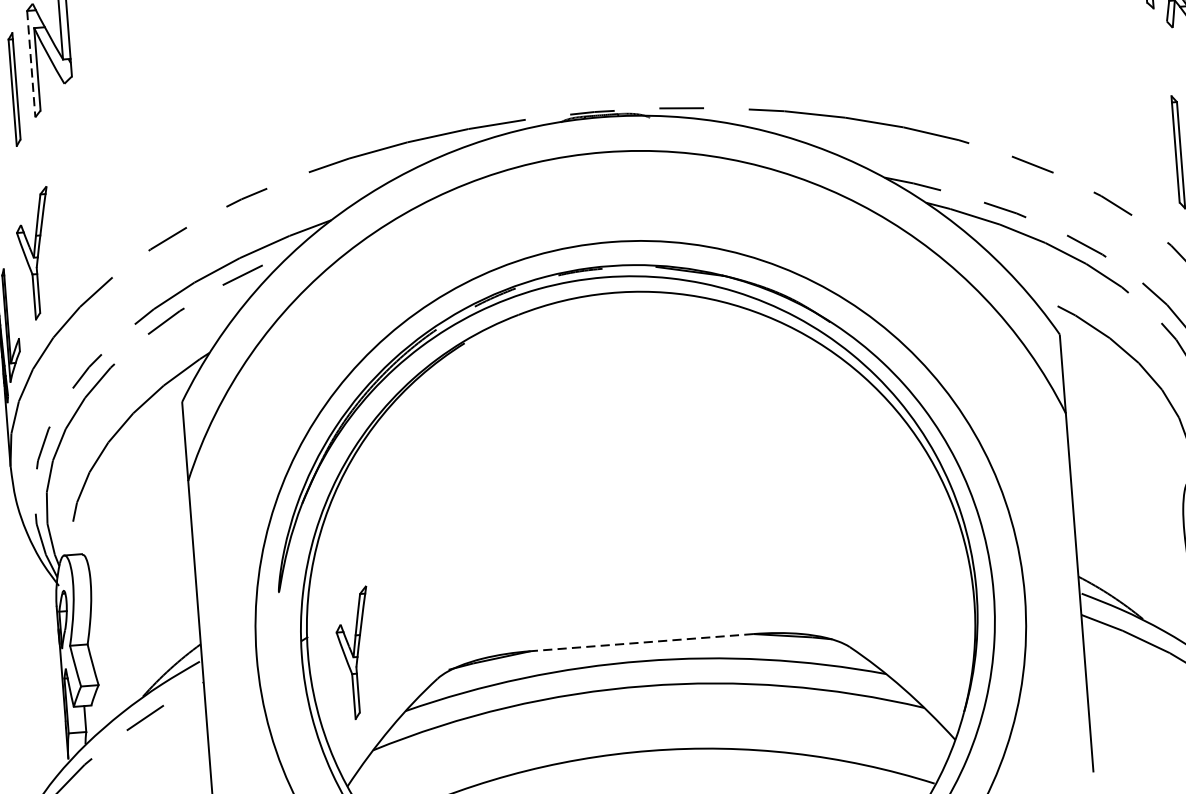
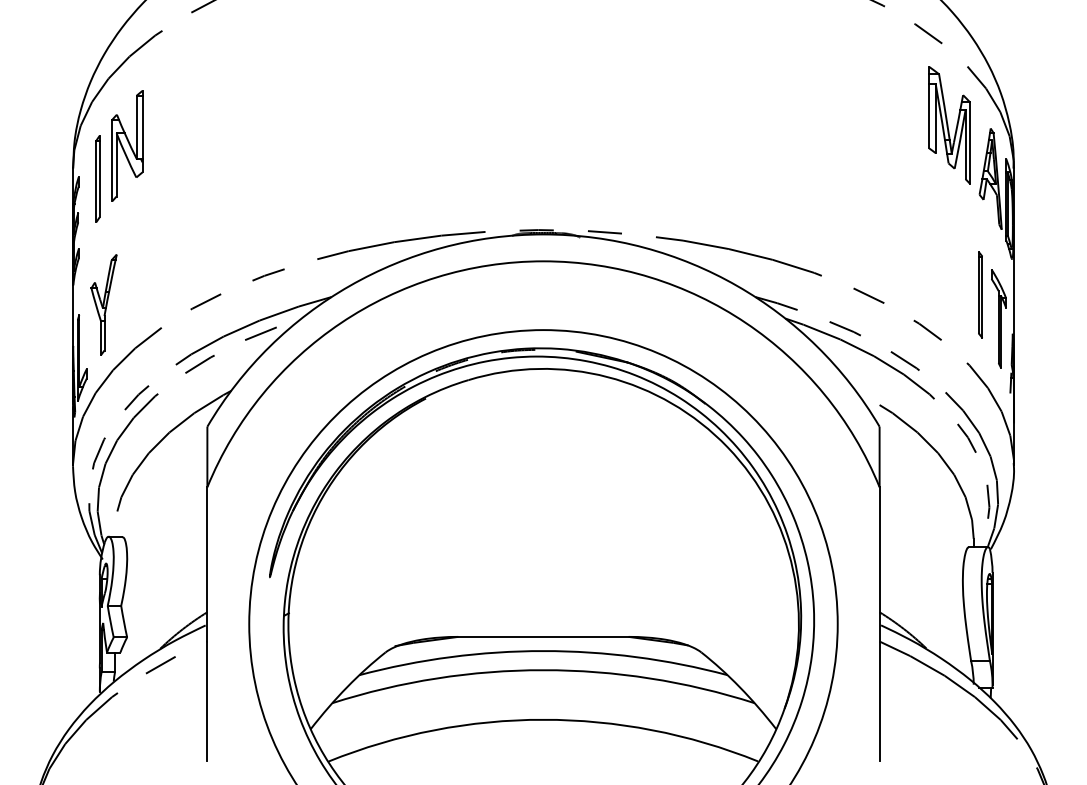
line: (31, 63) -> (112, 160), dashed -> solid
line: (642, 642) -> (543, 636), dashed -> solid
part: (353, 652) -> (323, 627), removed

